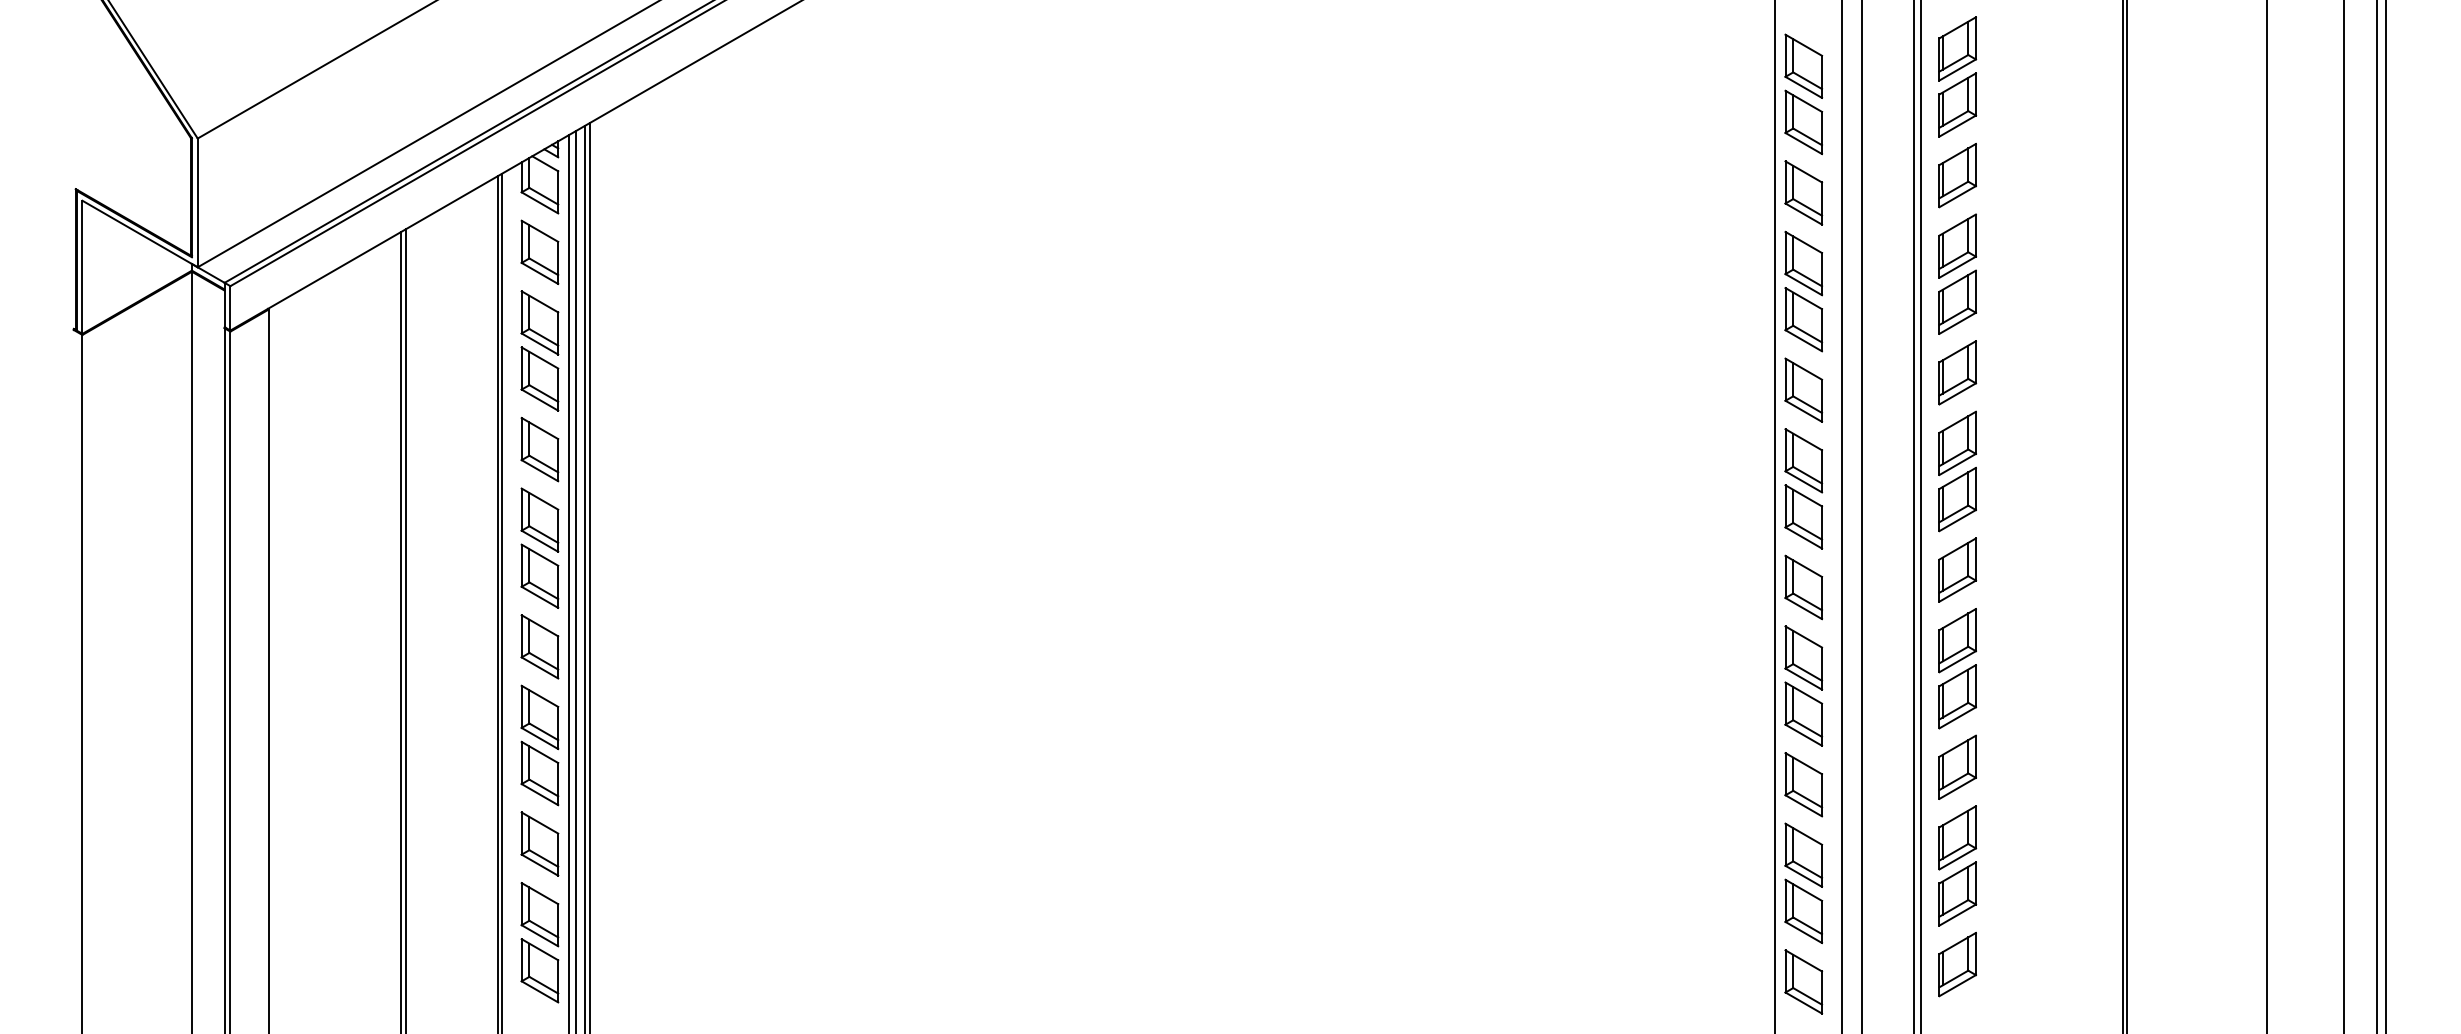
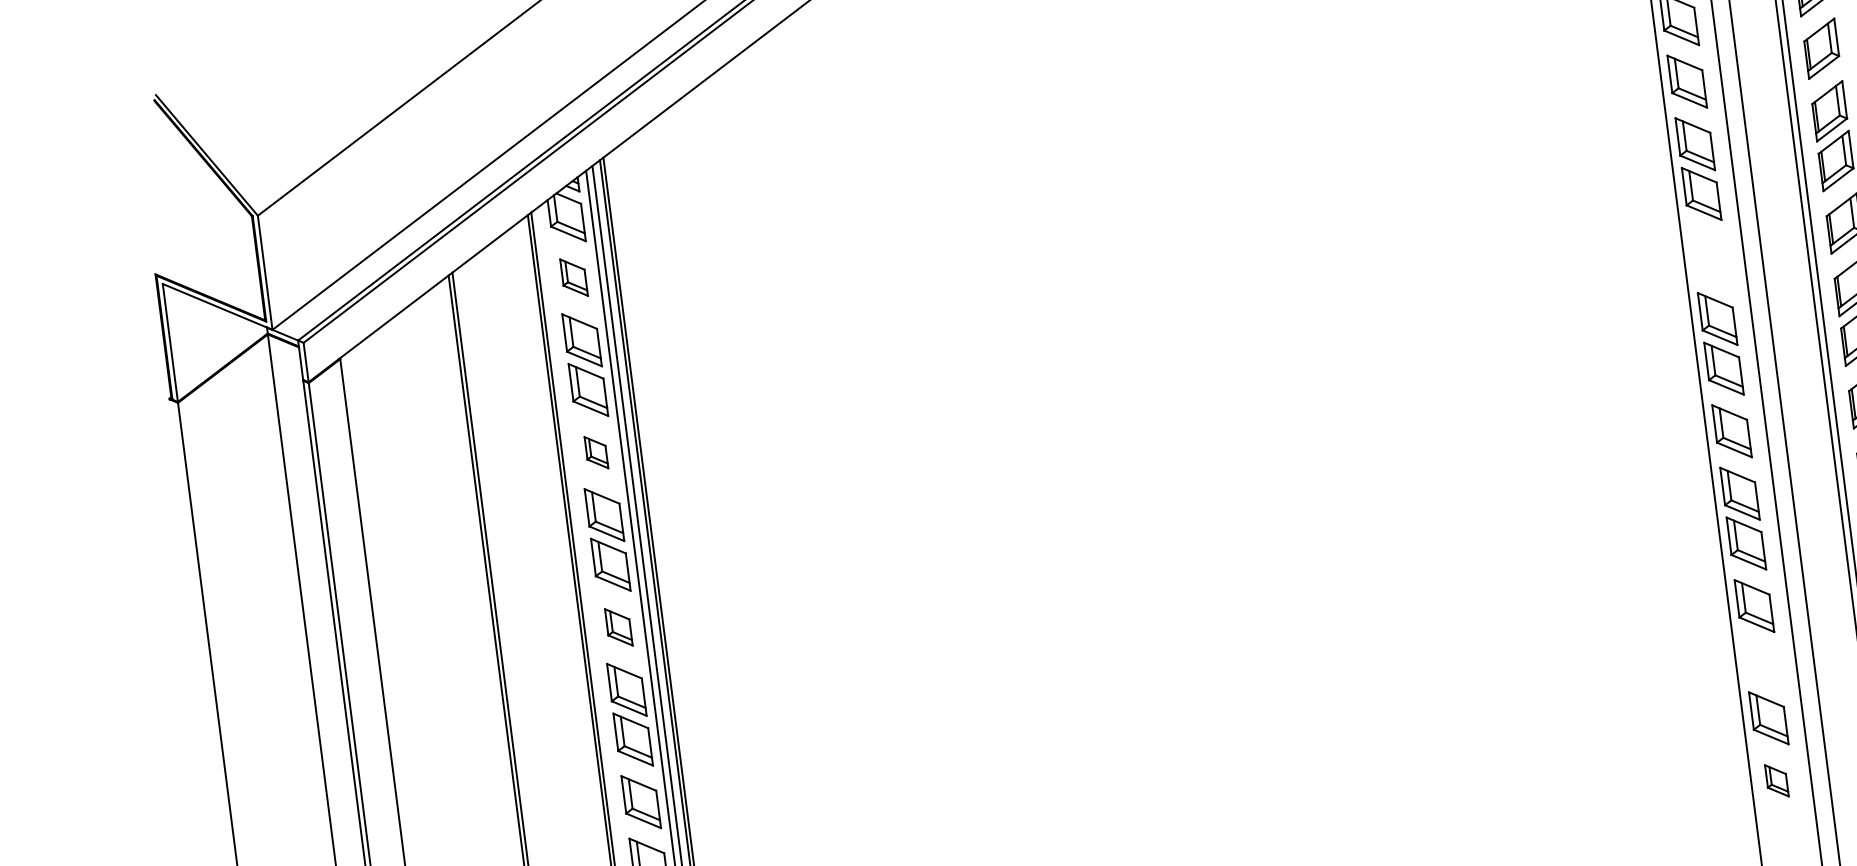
part: (539, 251) -> (573, 277), size x0.7
part: (1803, 389) -> (1709, 255), removed
part: (539, 449) -> (596, 452), size x0.6
part: (539, 646) -> (618, 627), size x0.7
part: (1803, 854) -> (1762, 667), removed
part: (1803, 981) -> (1776, 780), size x0.6

